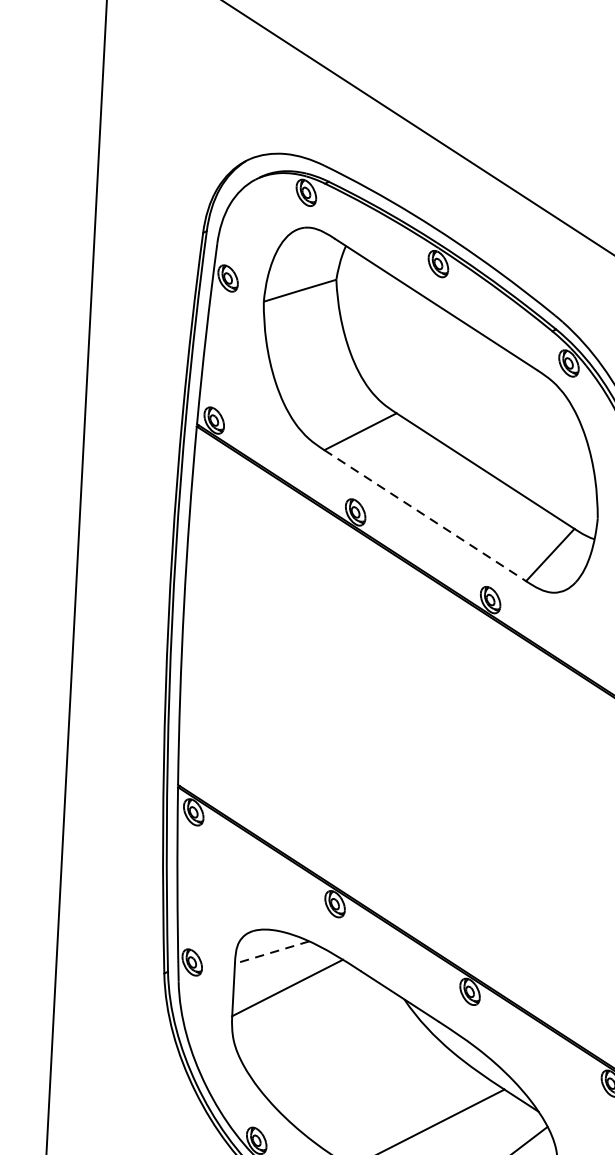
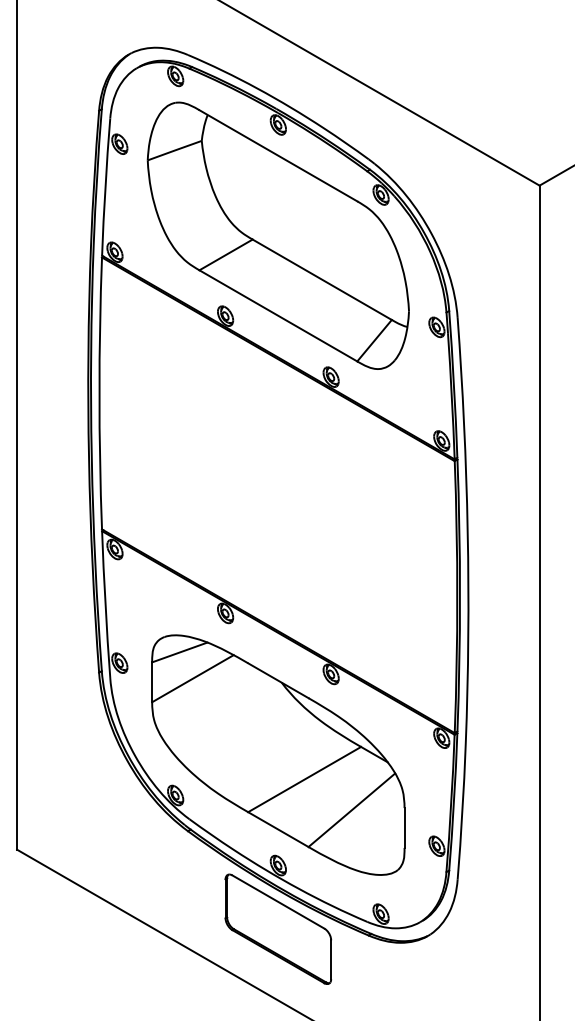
line: (425, 516) -> (278, 316), dashed -> solid
line: (271, 952) -> (179, 652), dashed -> solid

